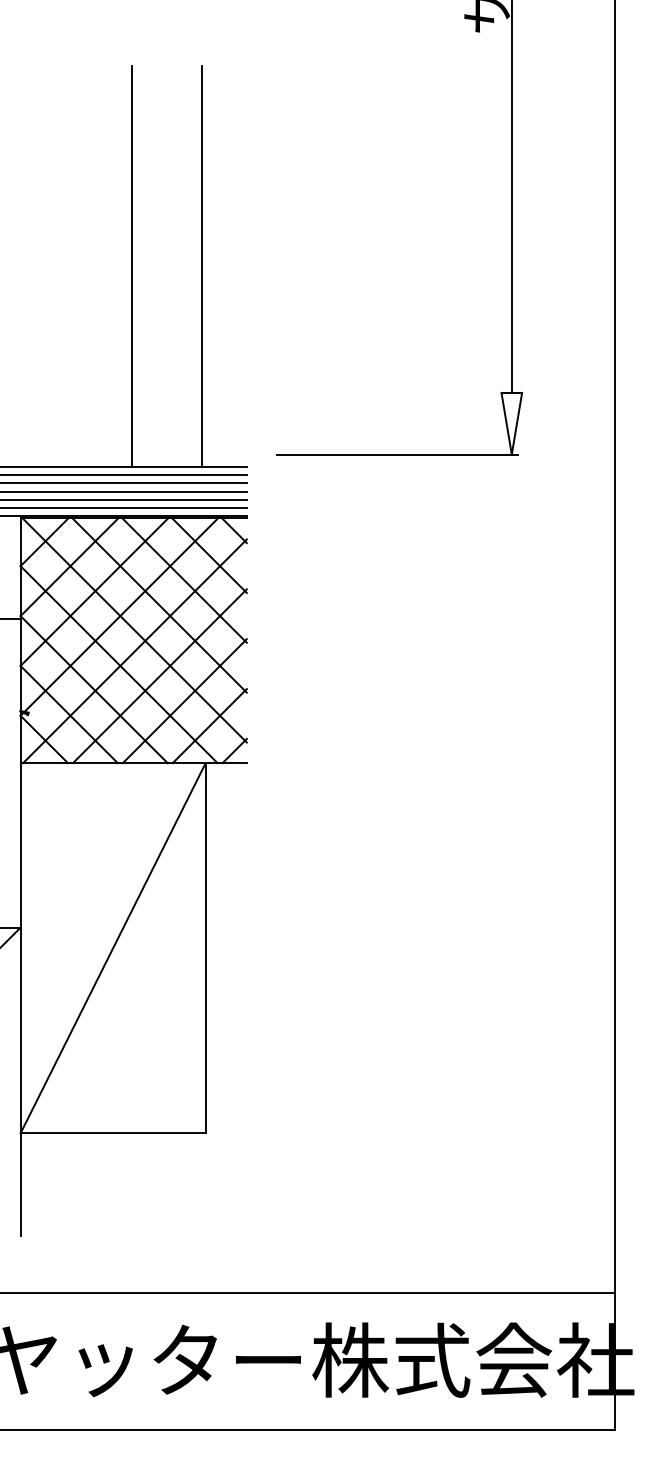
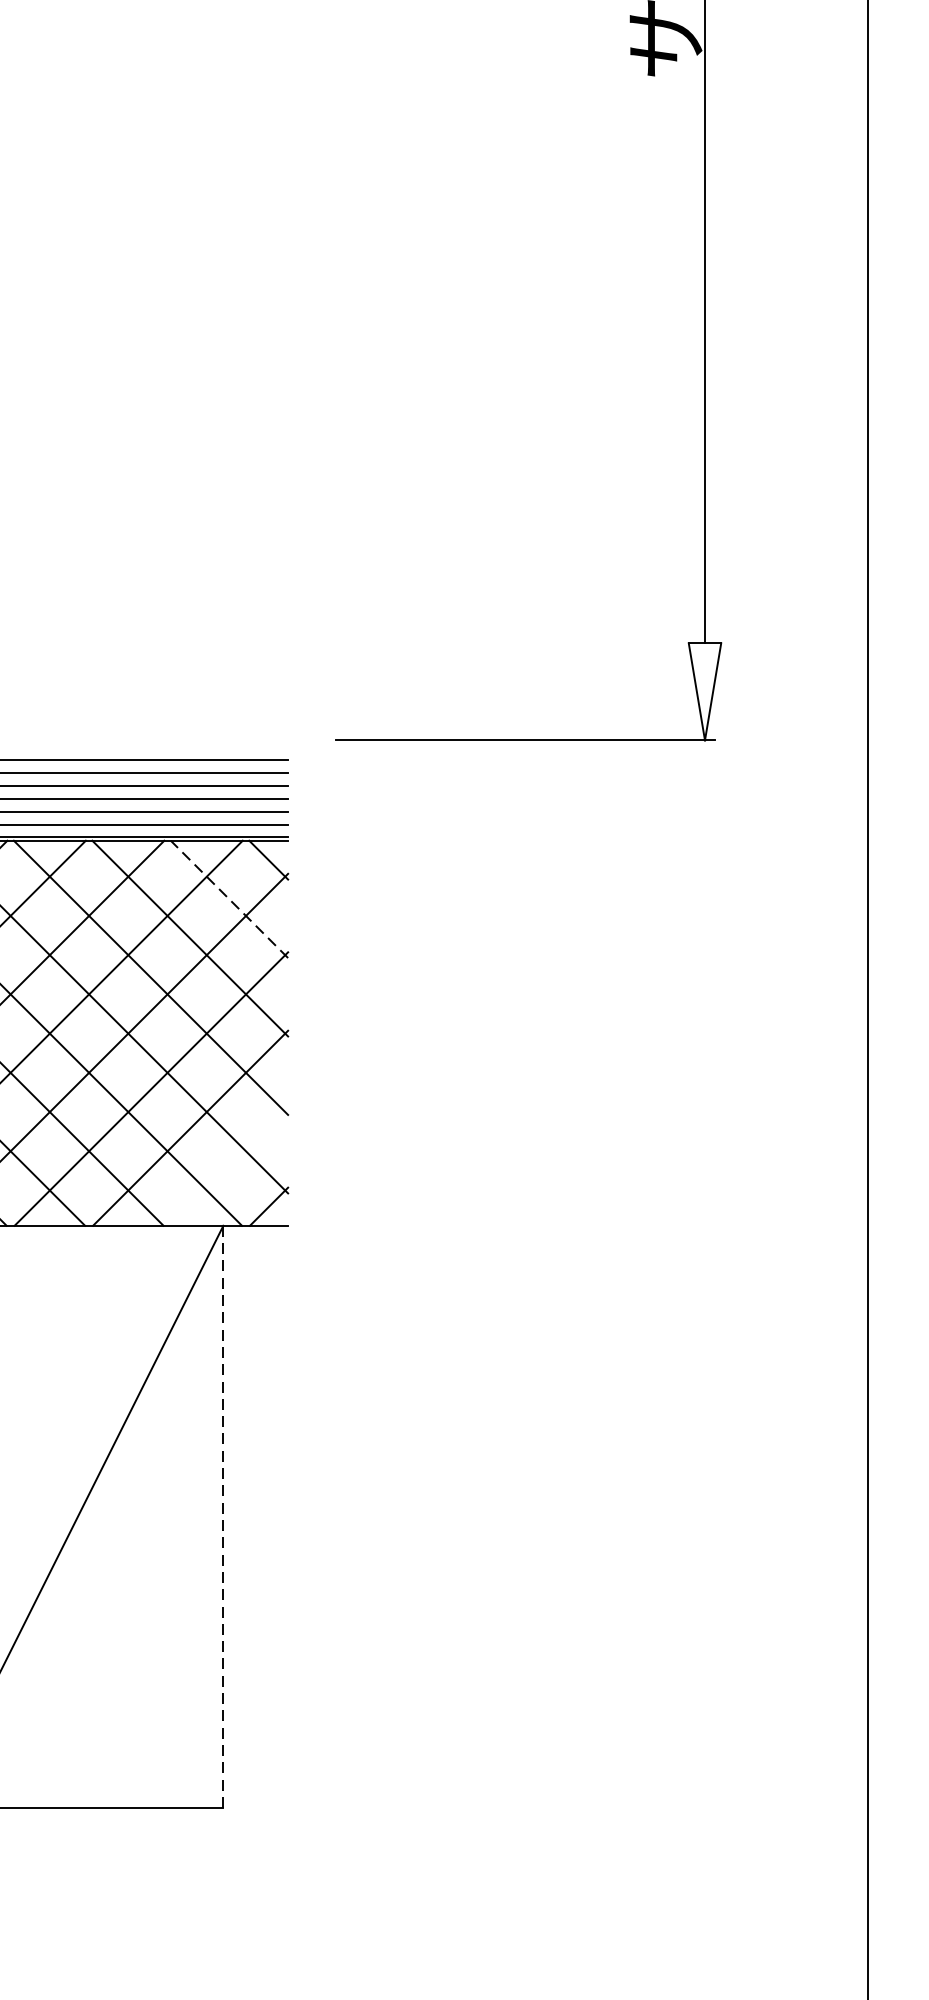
line: (131, 266) -> (106, 444), removed
line: (201, 266) -> (216, 444), removed
line: (209, 555) -> (229, 899), solid -> dashed
line: (209, 726) -> (229, 1168), removed
line: (205, 948) -> (223, 1517), solid -> dashed

